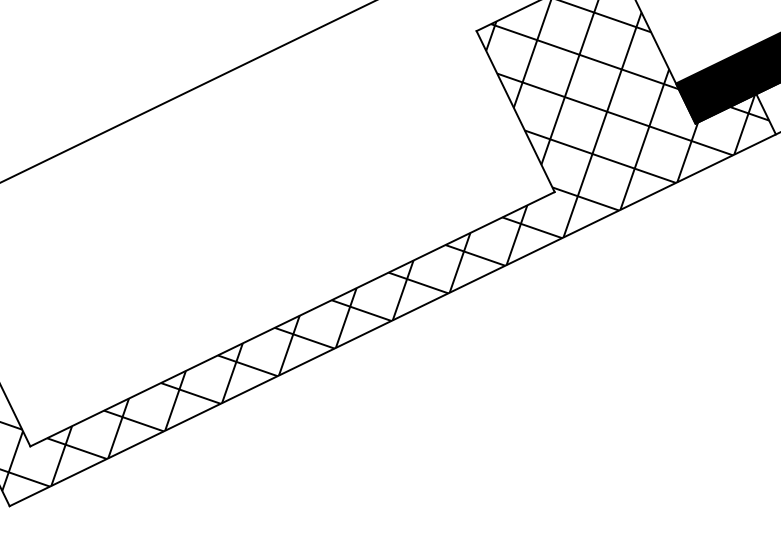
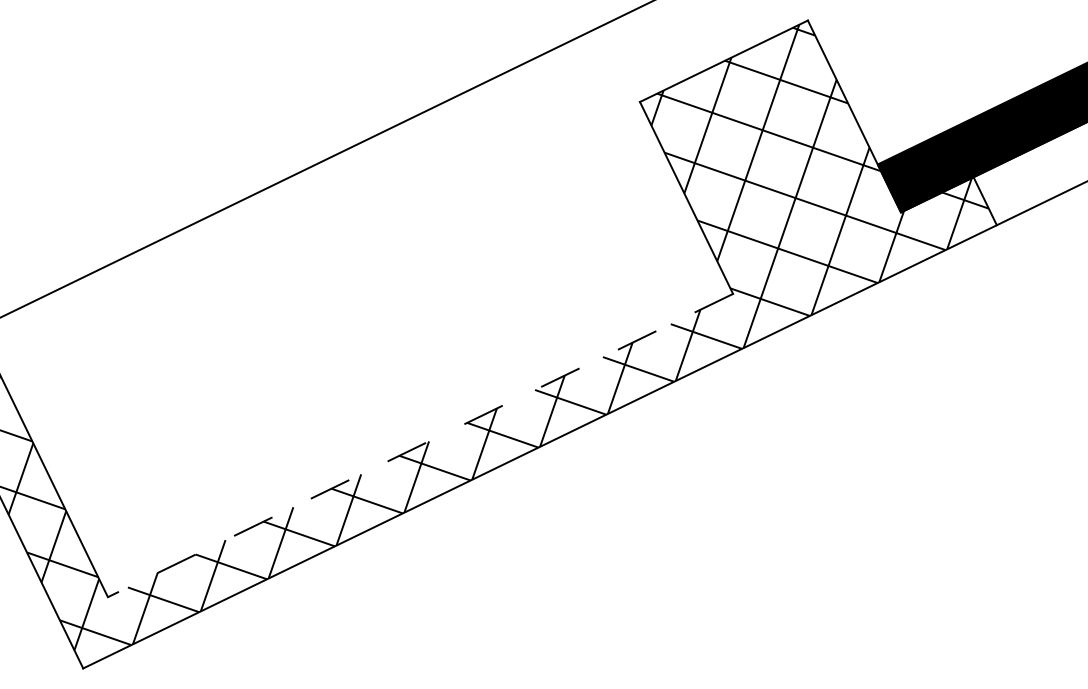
line: (292, 319) -> (420, 445), solid -> dashed

